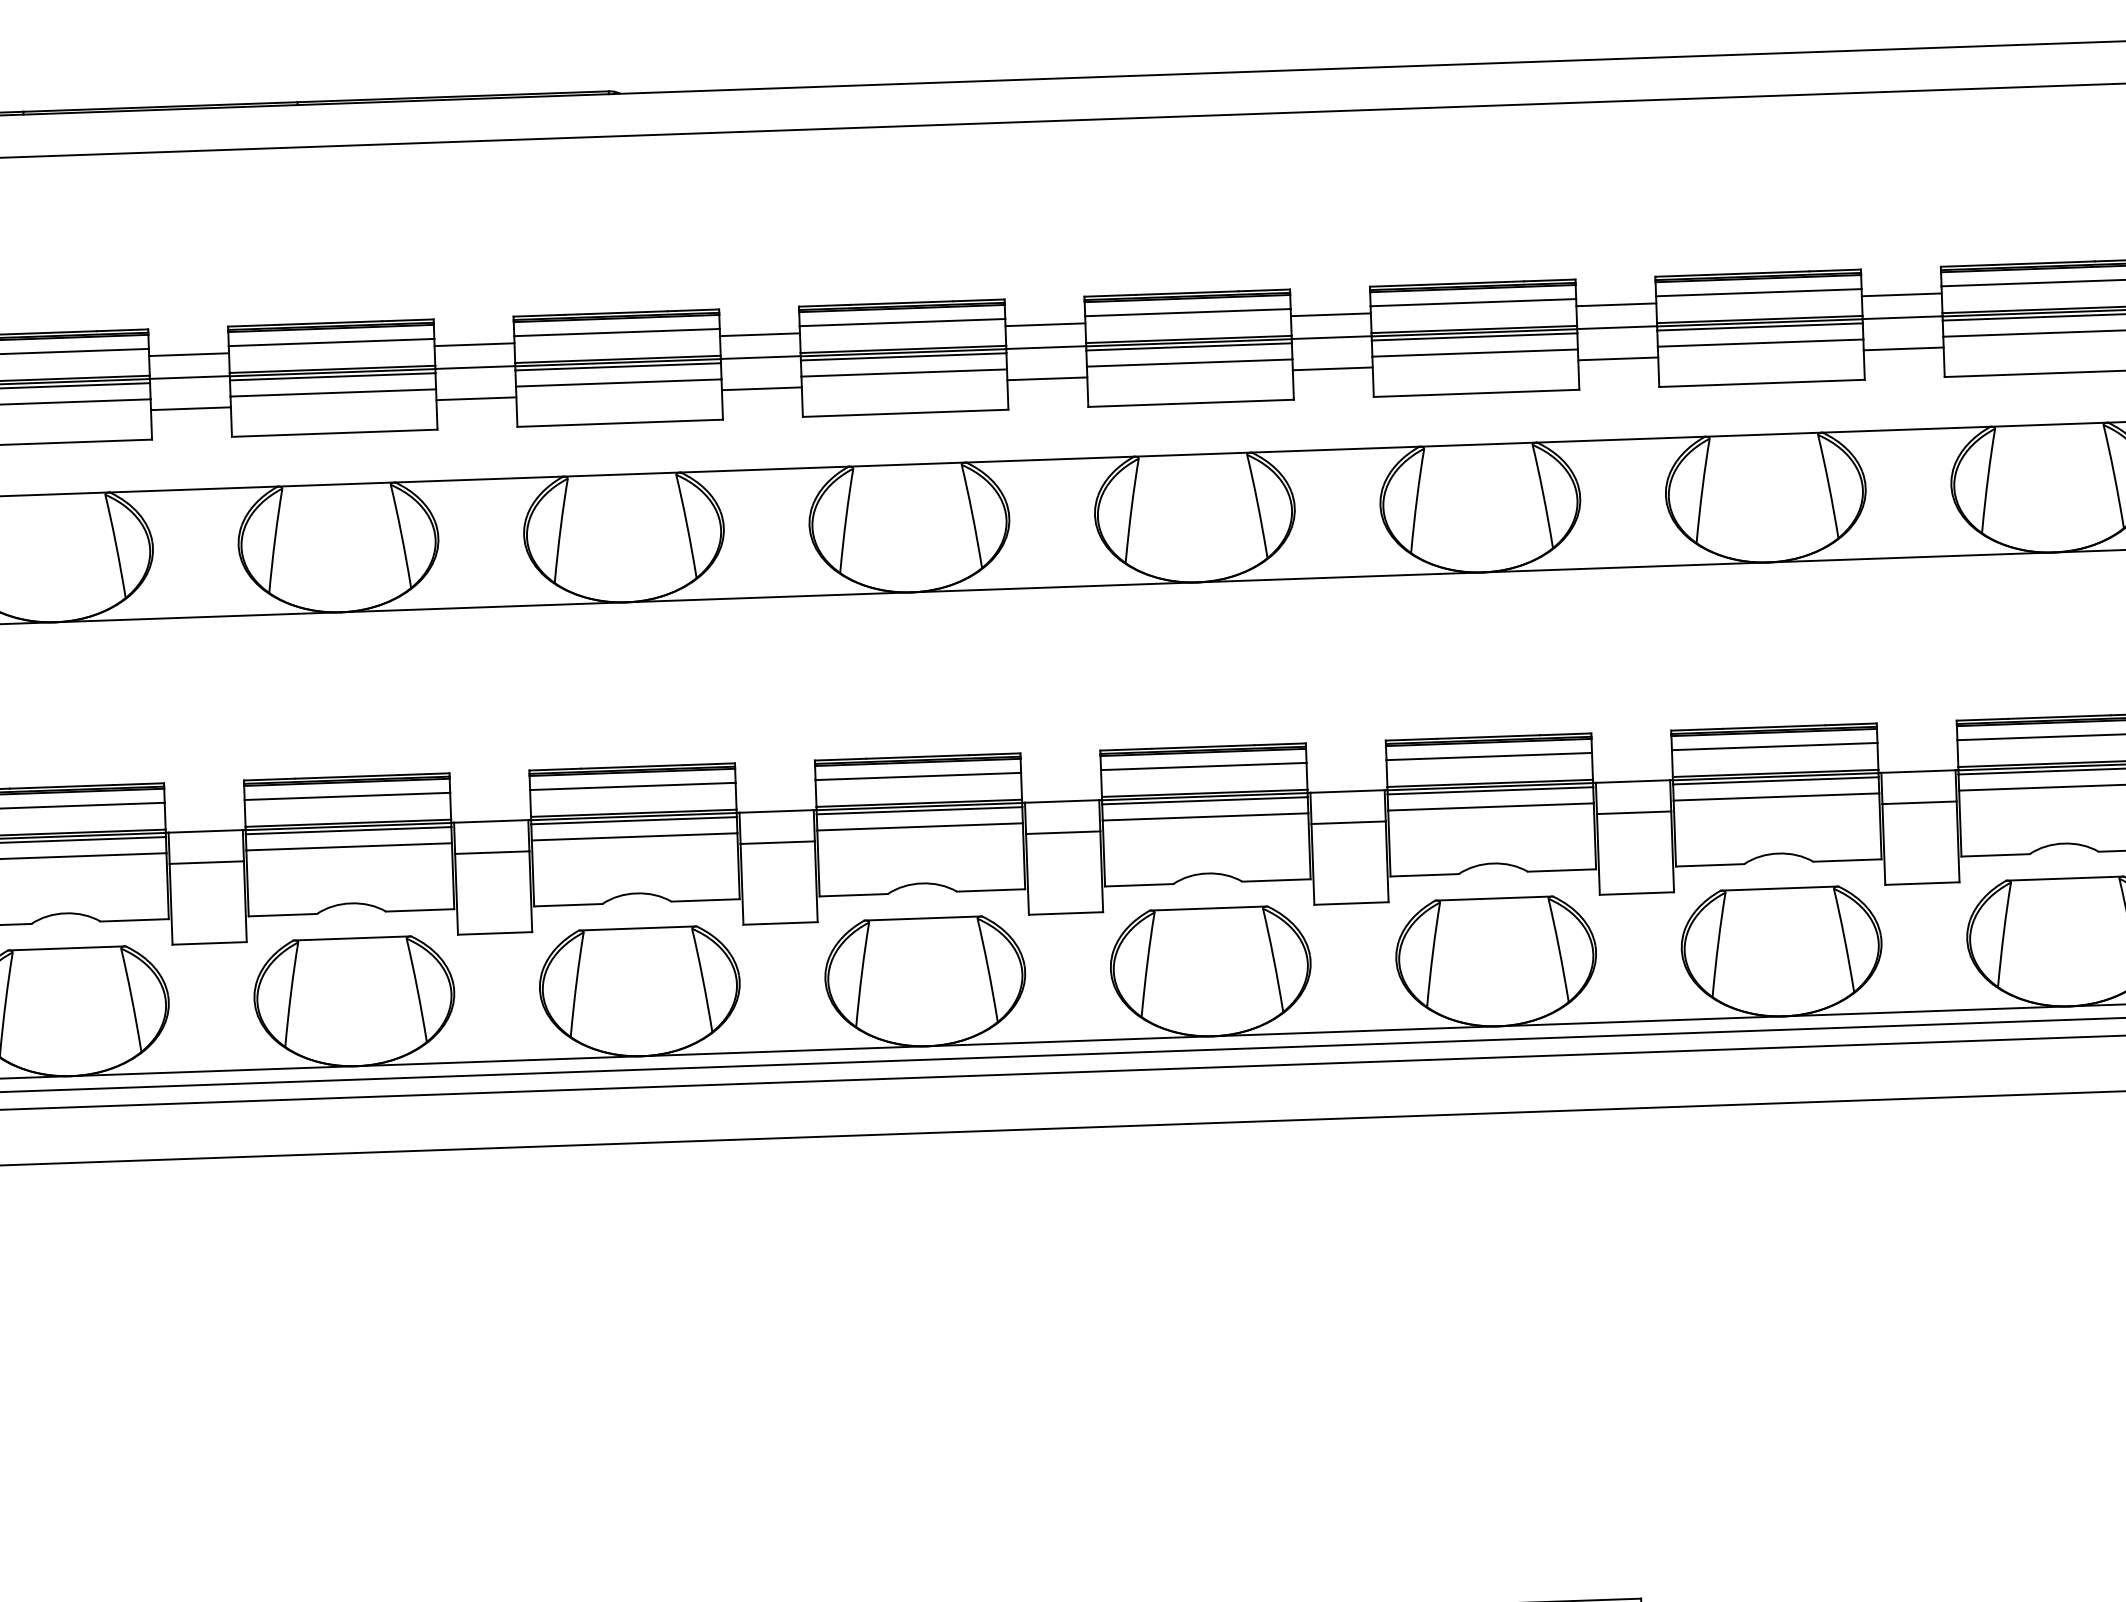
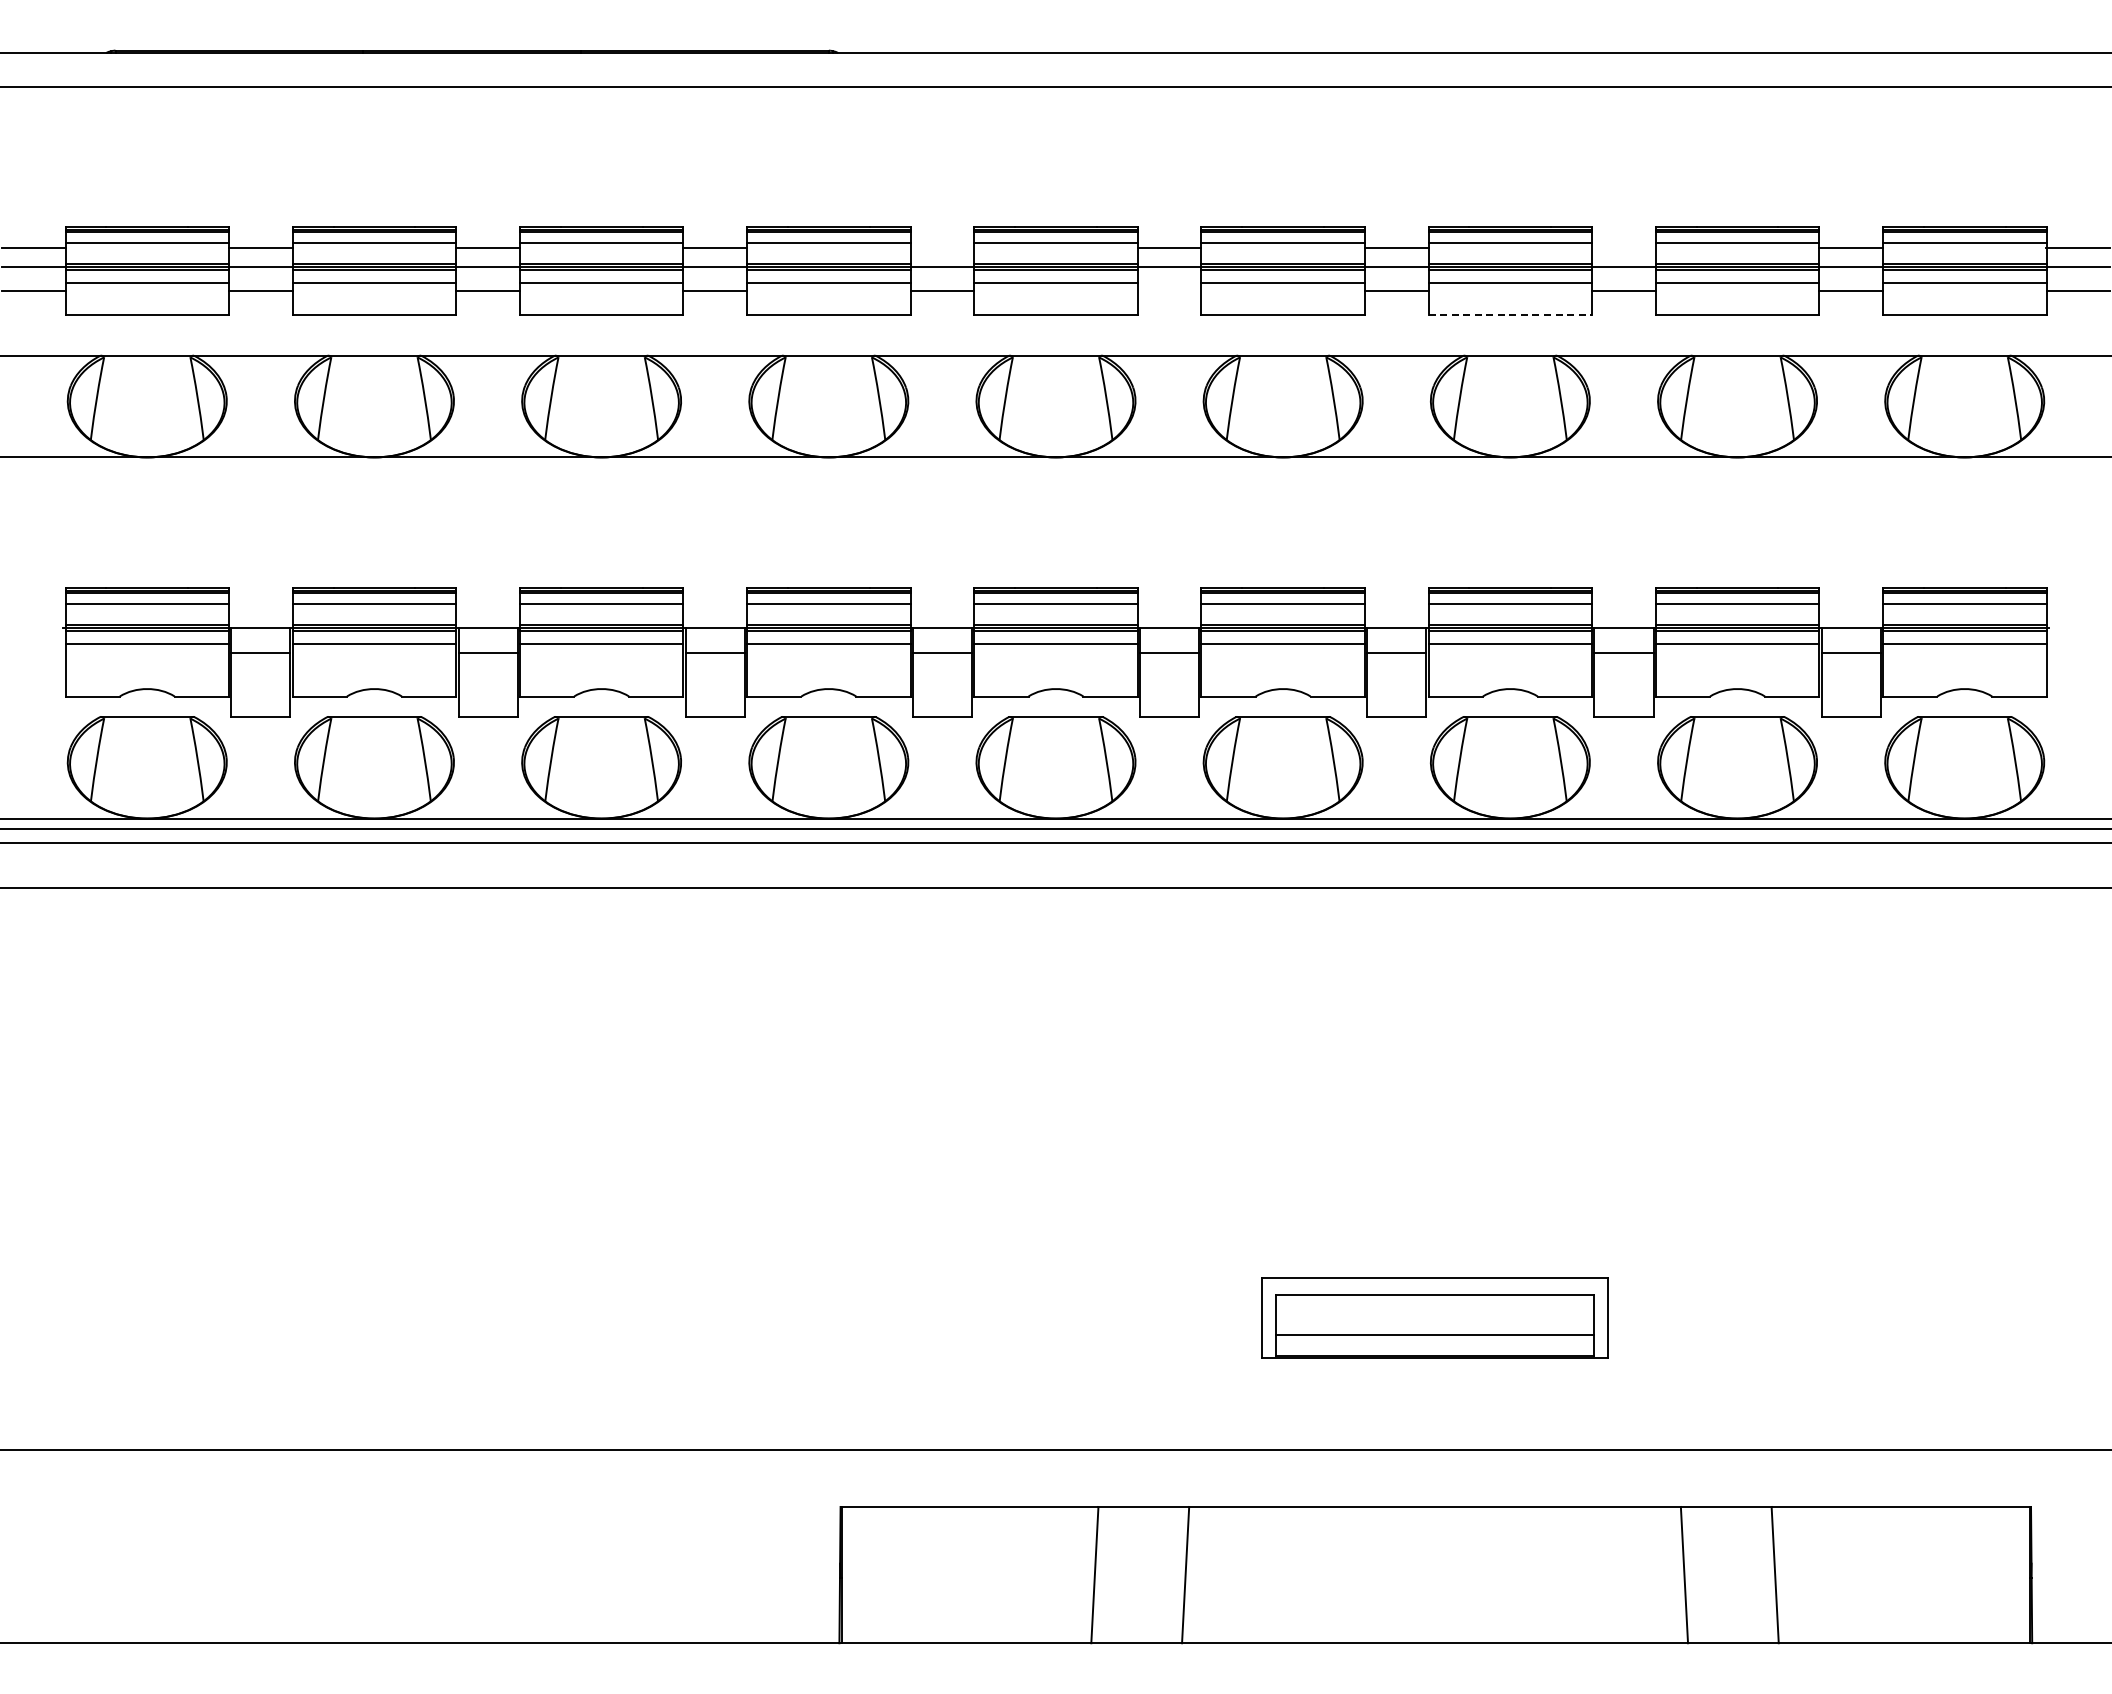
line: (1615, 304) -> (1623, 248), removed
line: (760, 334) -> (942, 248), removed
line: (1047, 378) -> (1169, 291), removed
line: (1476, 392) -> (1510, 314), solid -> dashed

